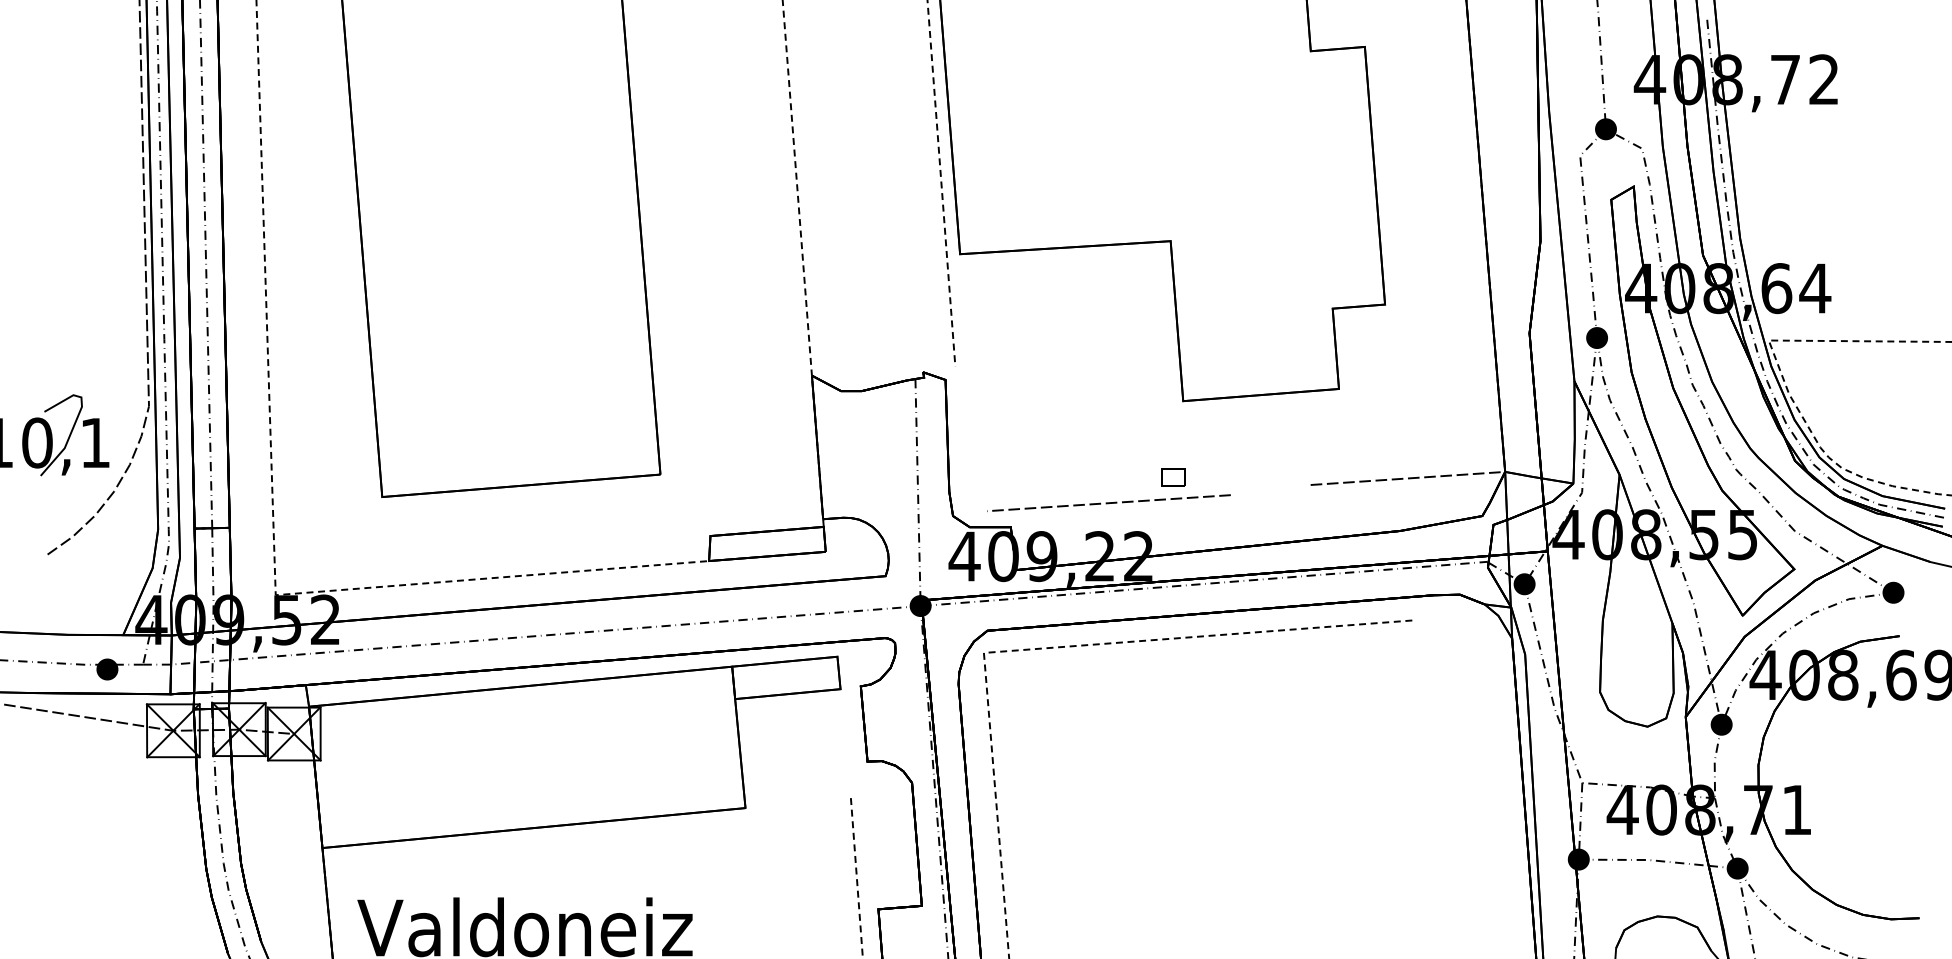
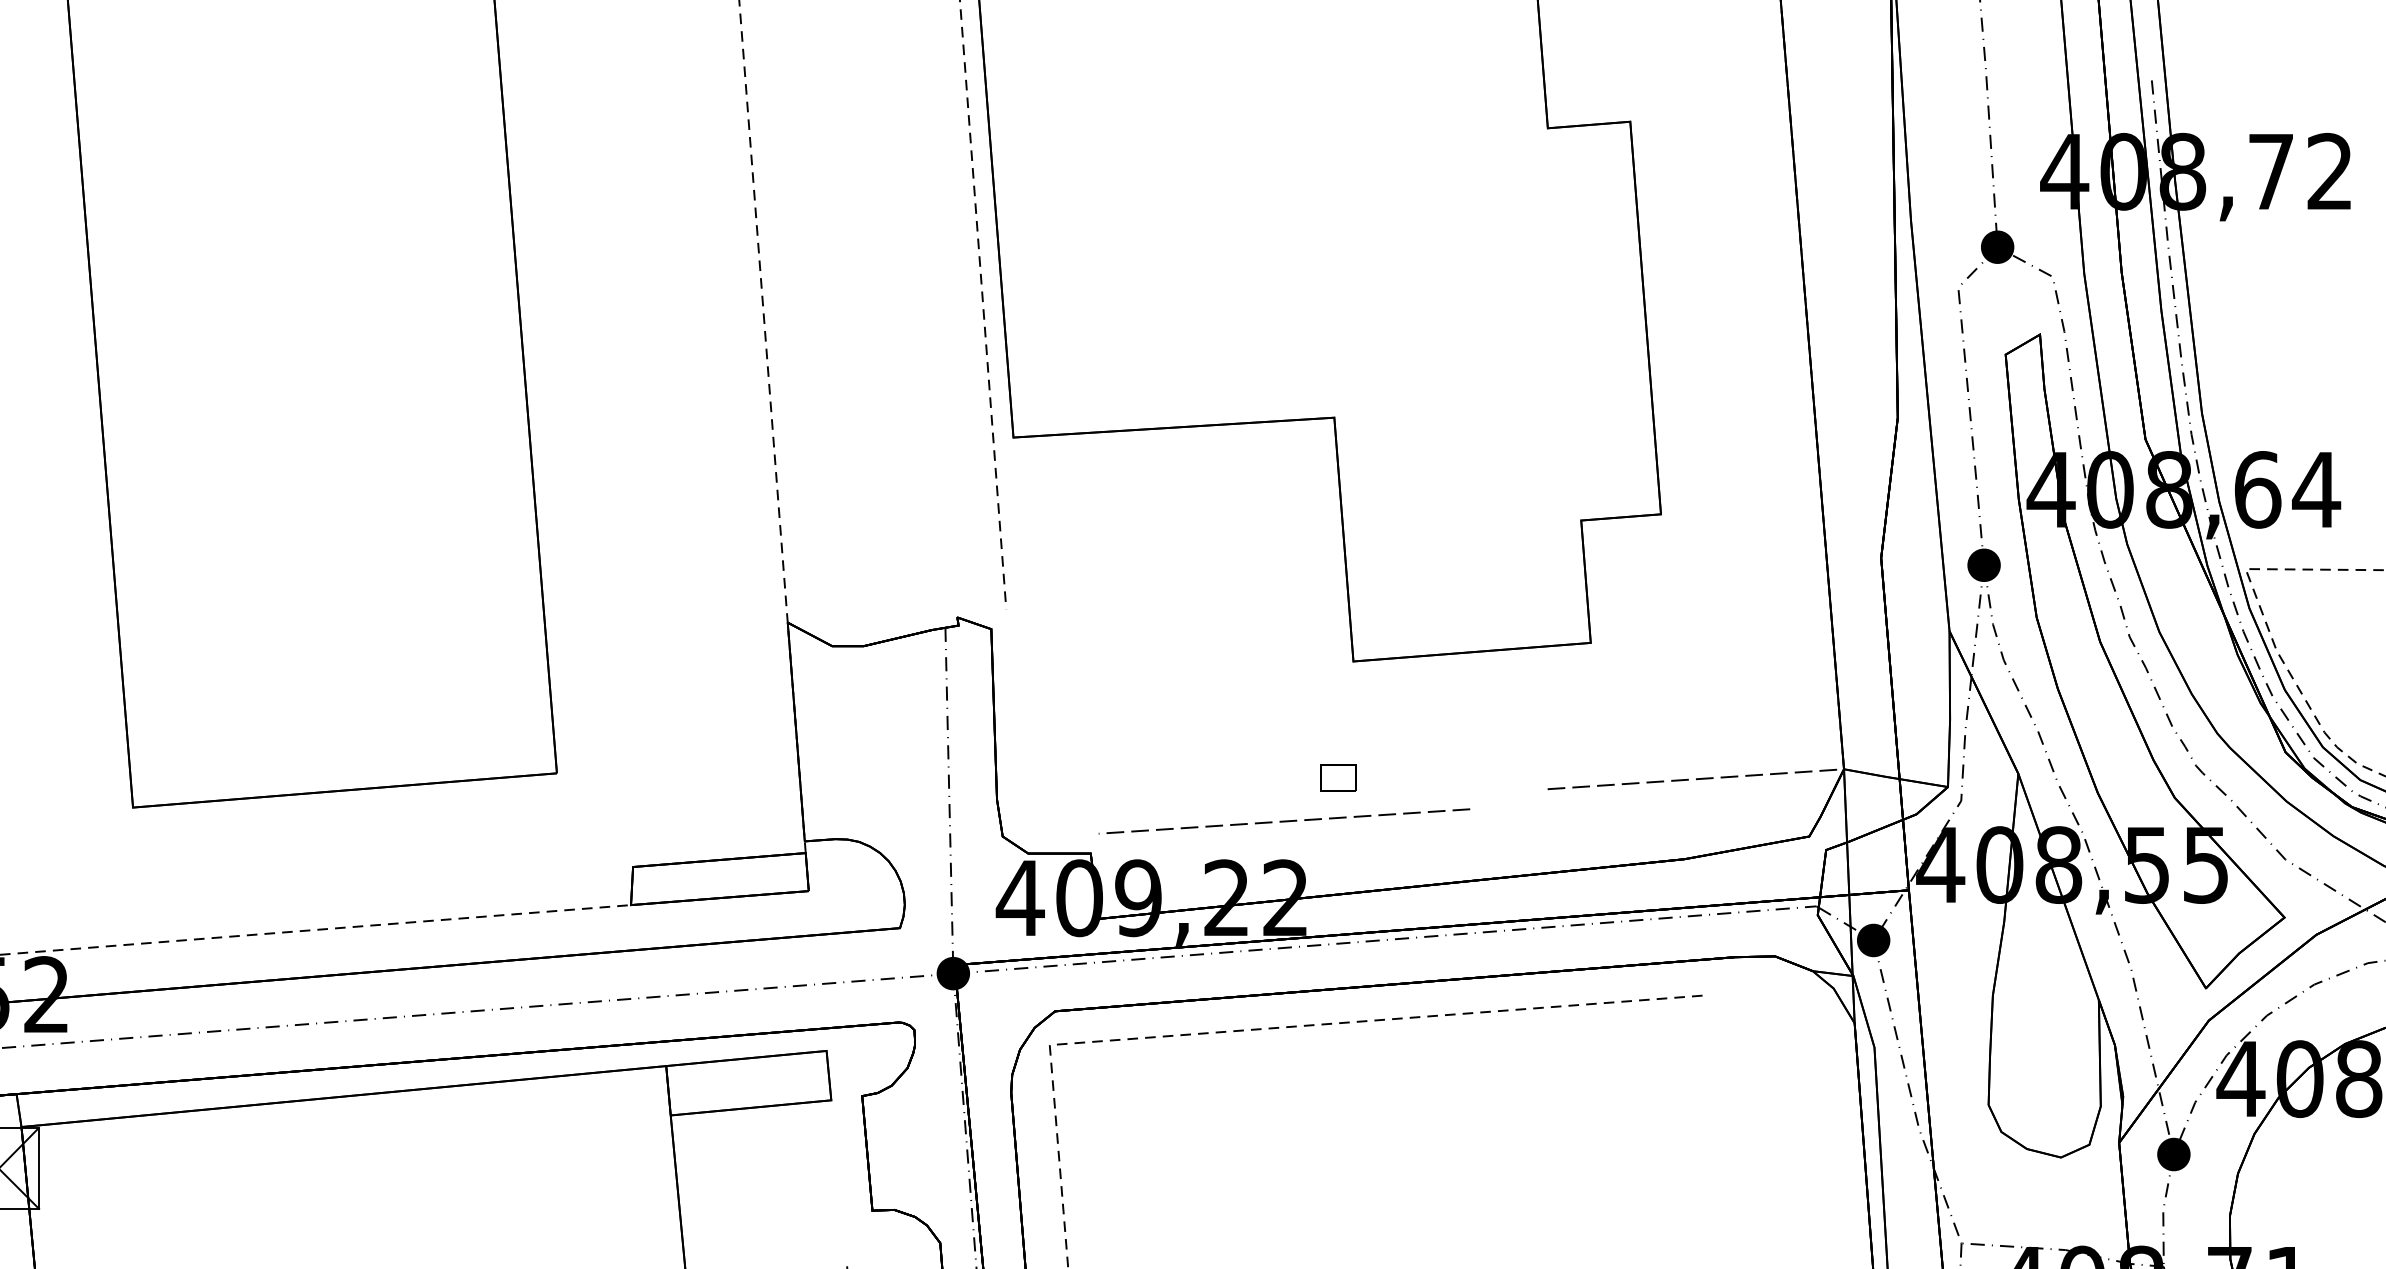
line: (1108, 502) -> (1283, 820), moved

